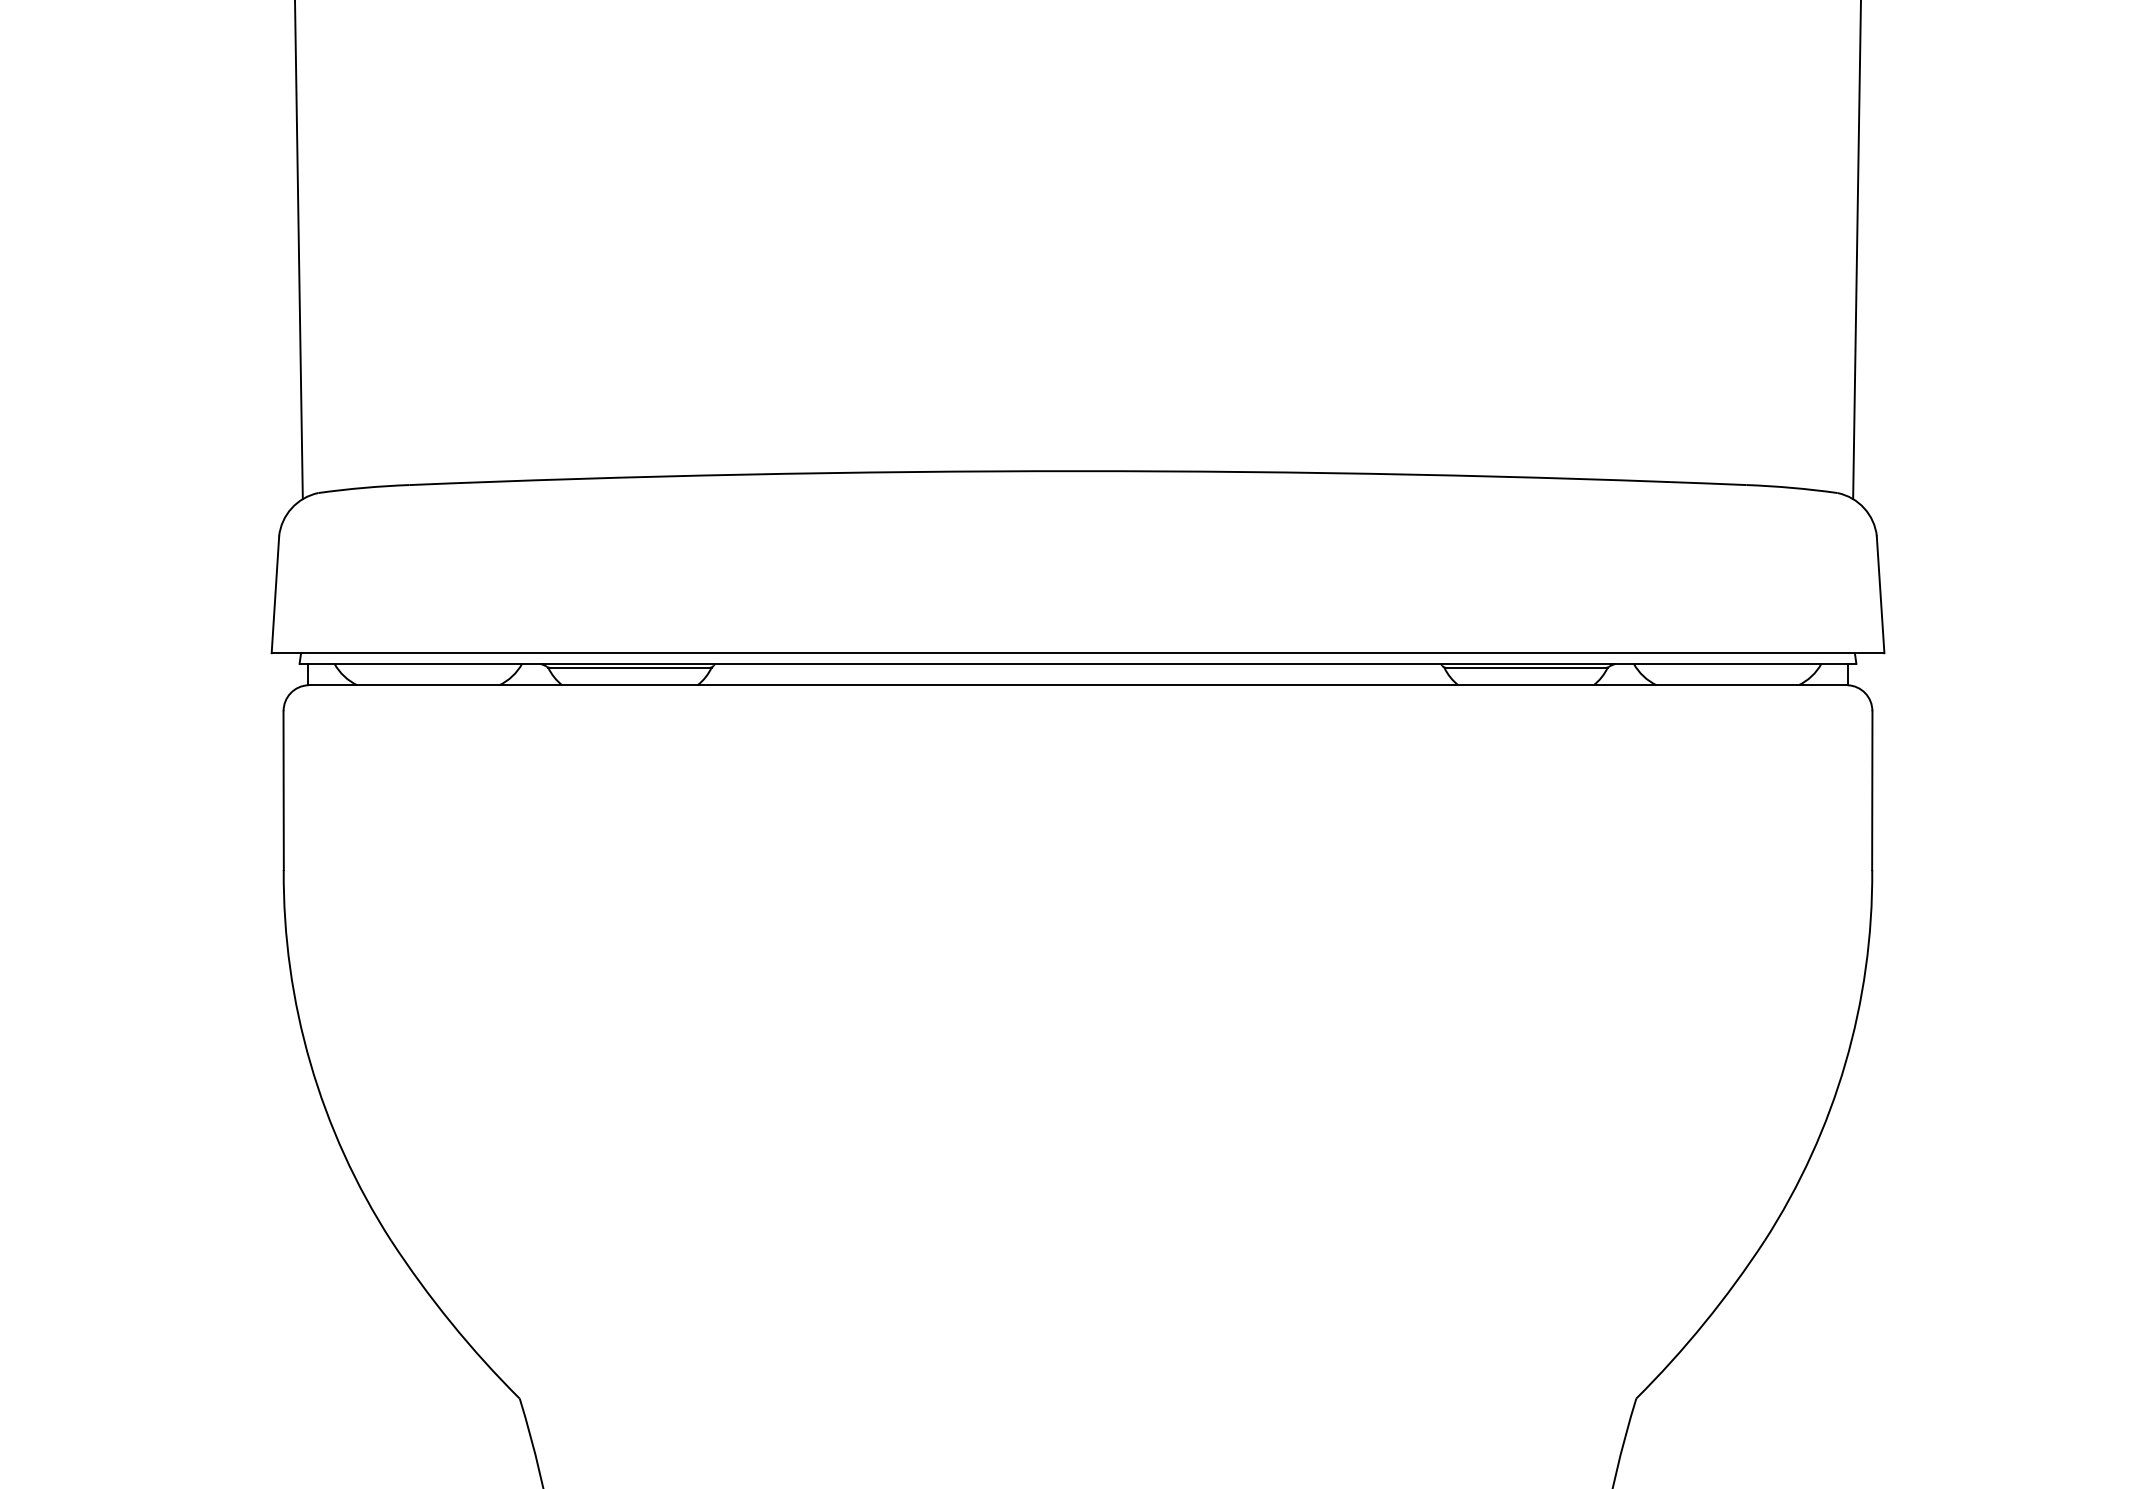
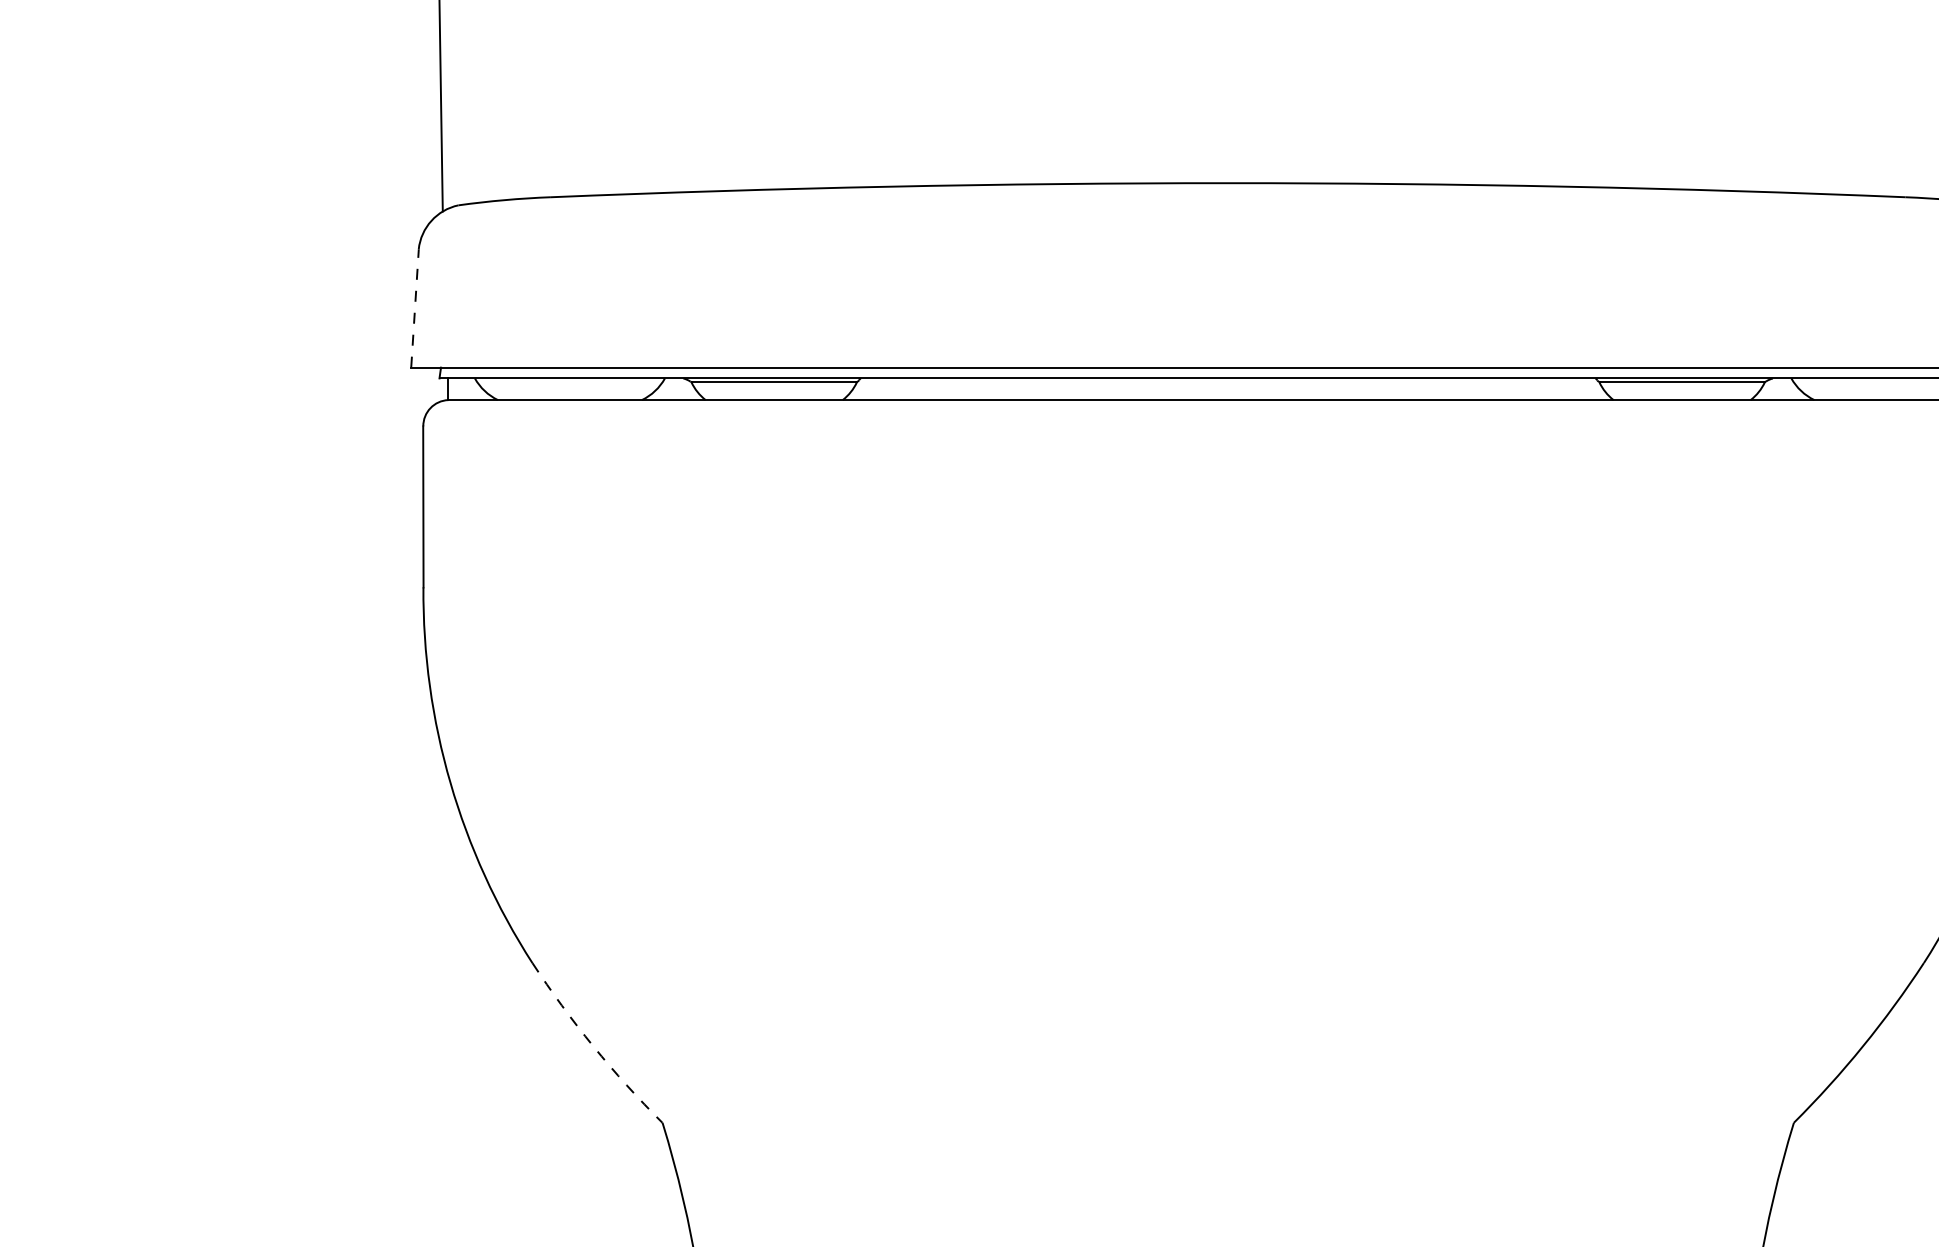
line: (275, 594) -> (415, 308), solid -> dashed
arc: (451, 1323) -> (593, 1046), solid -> dashed

